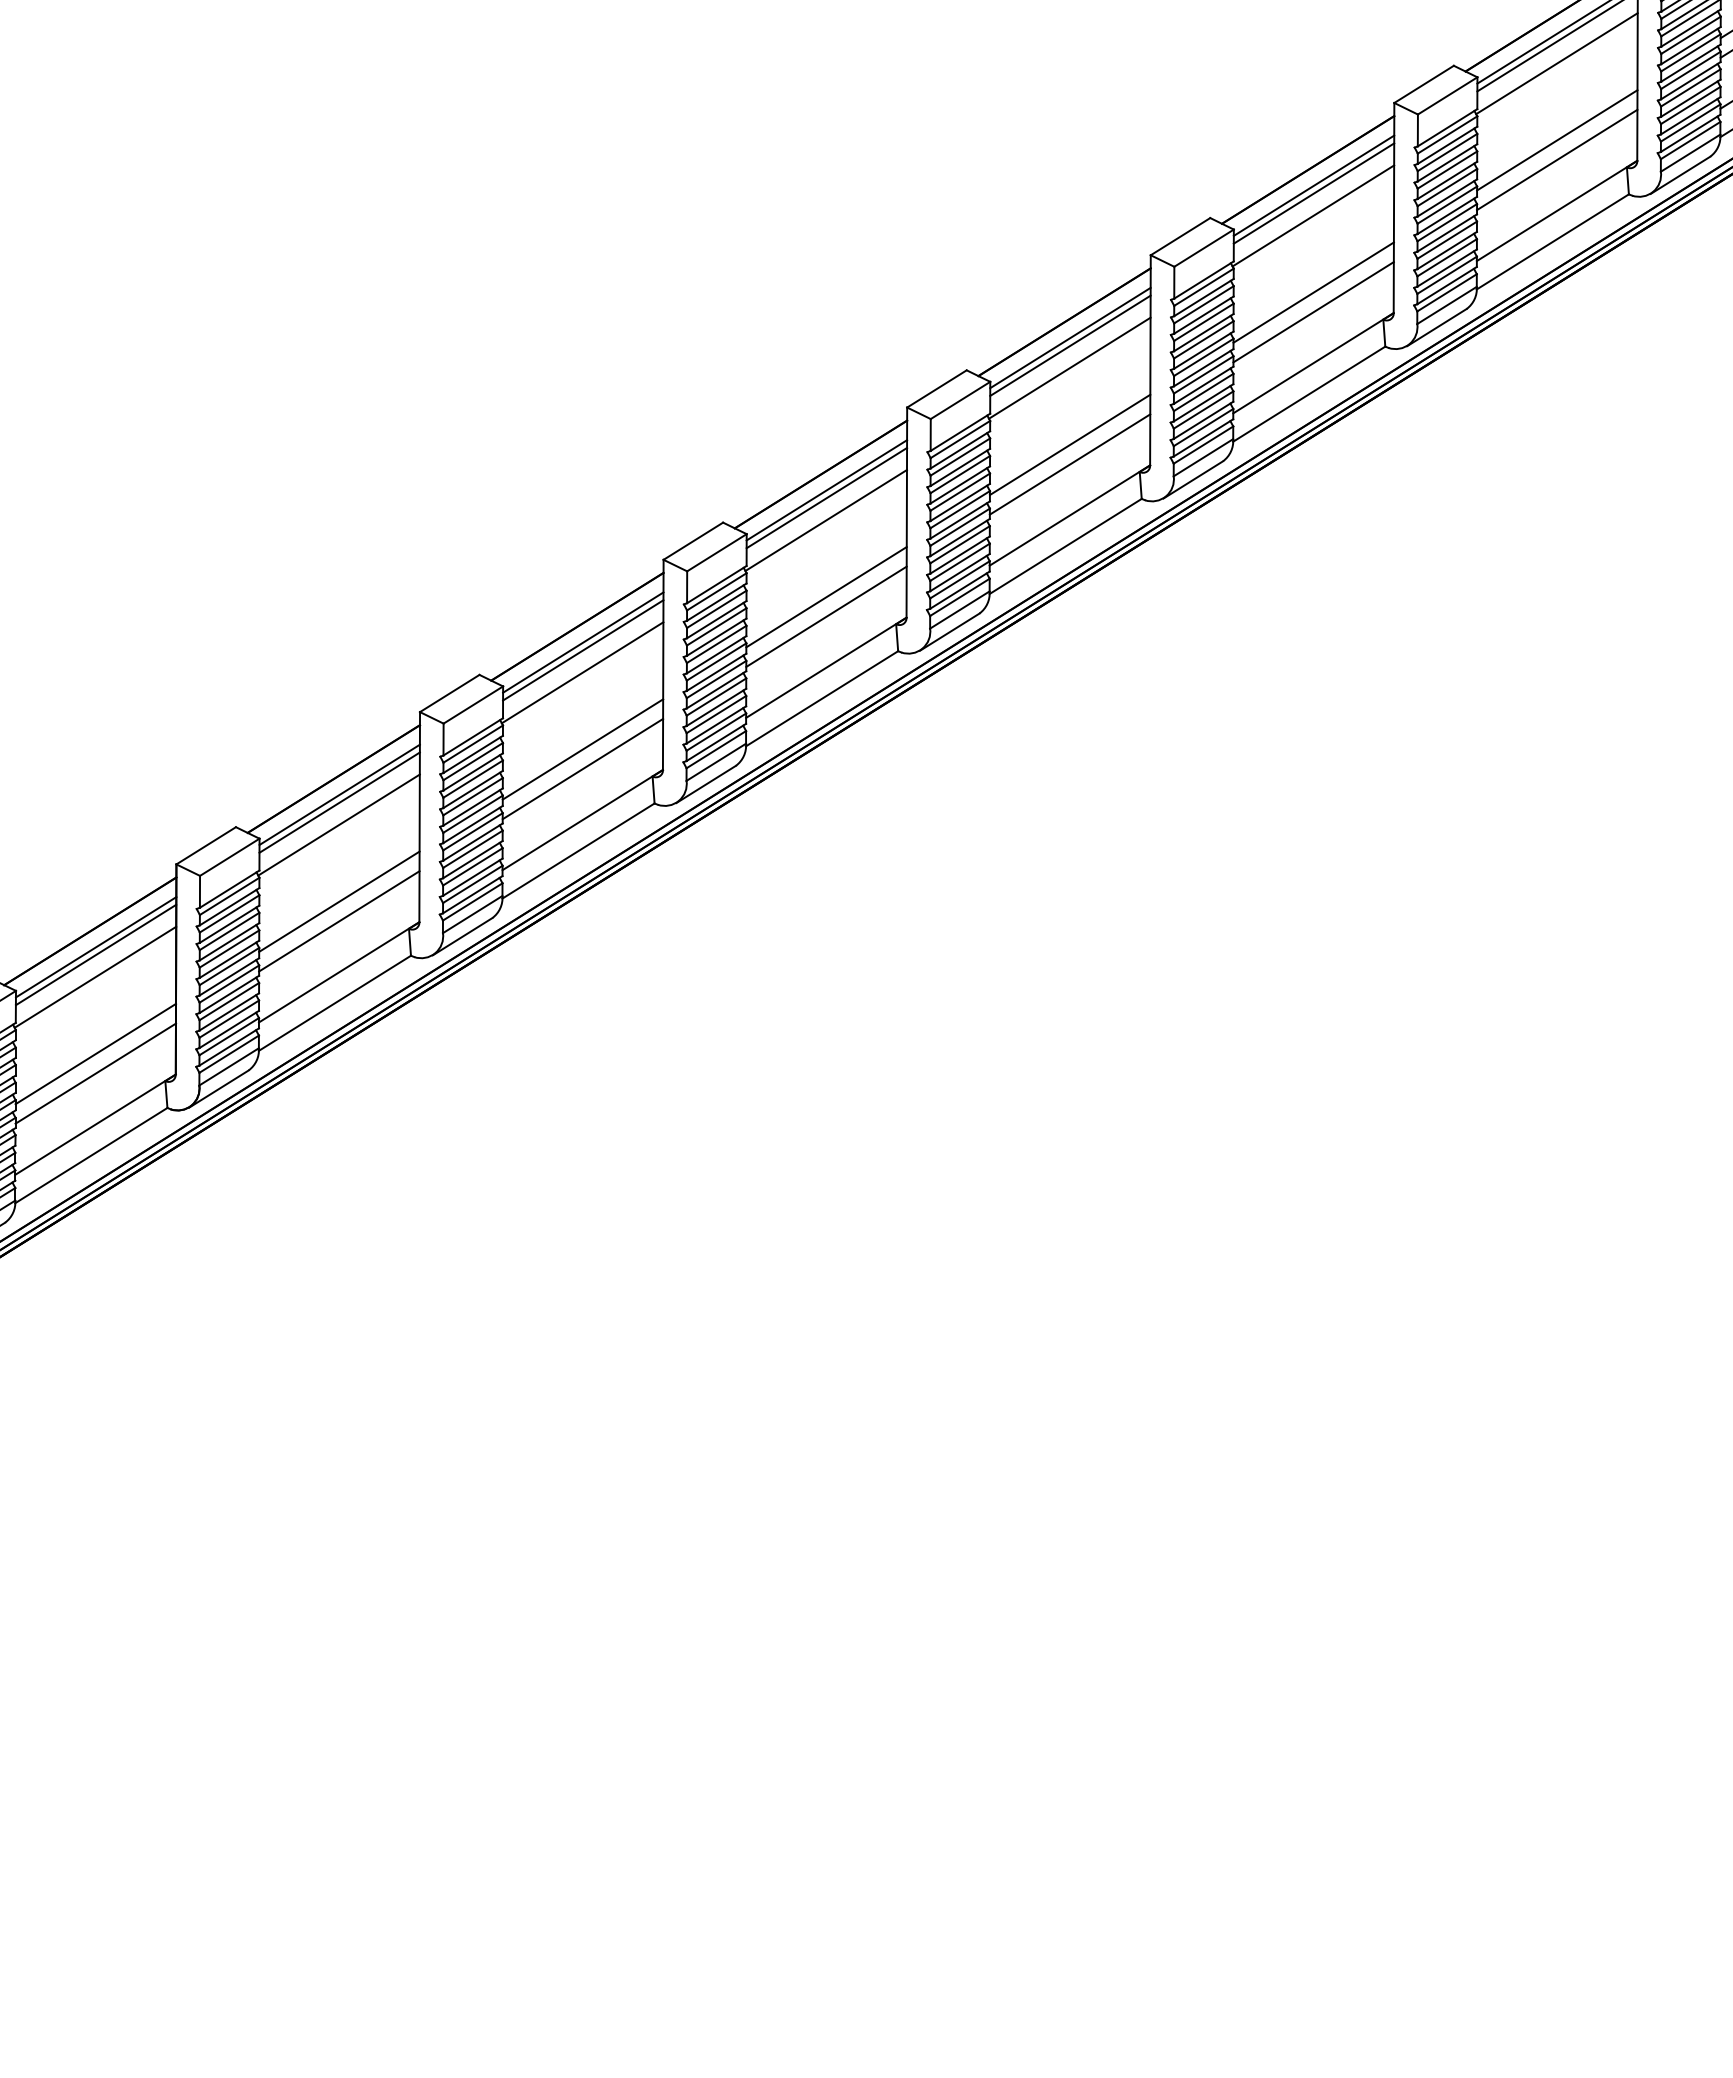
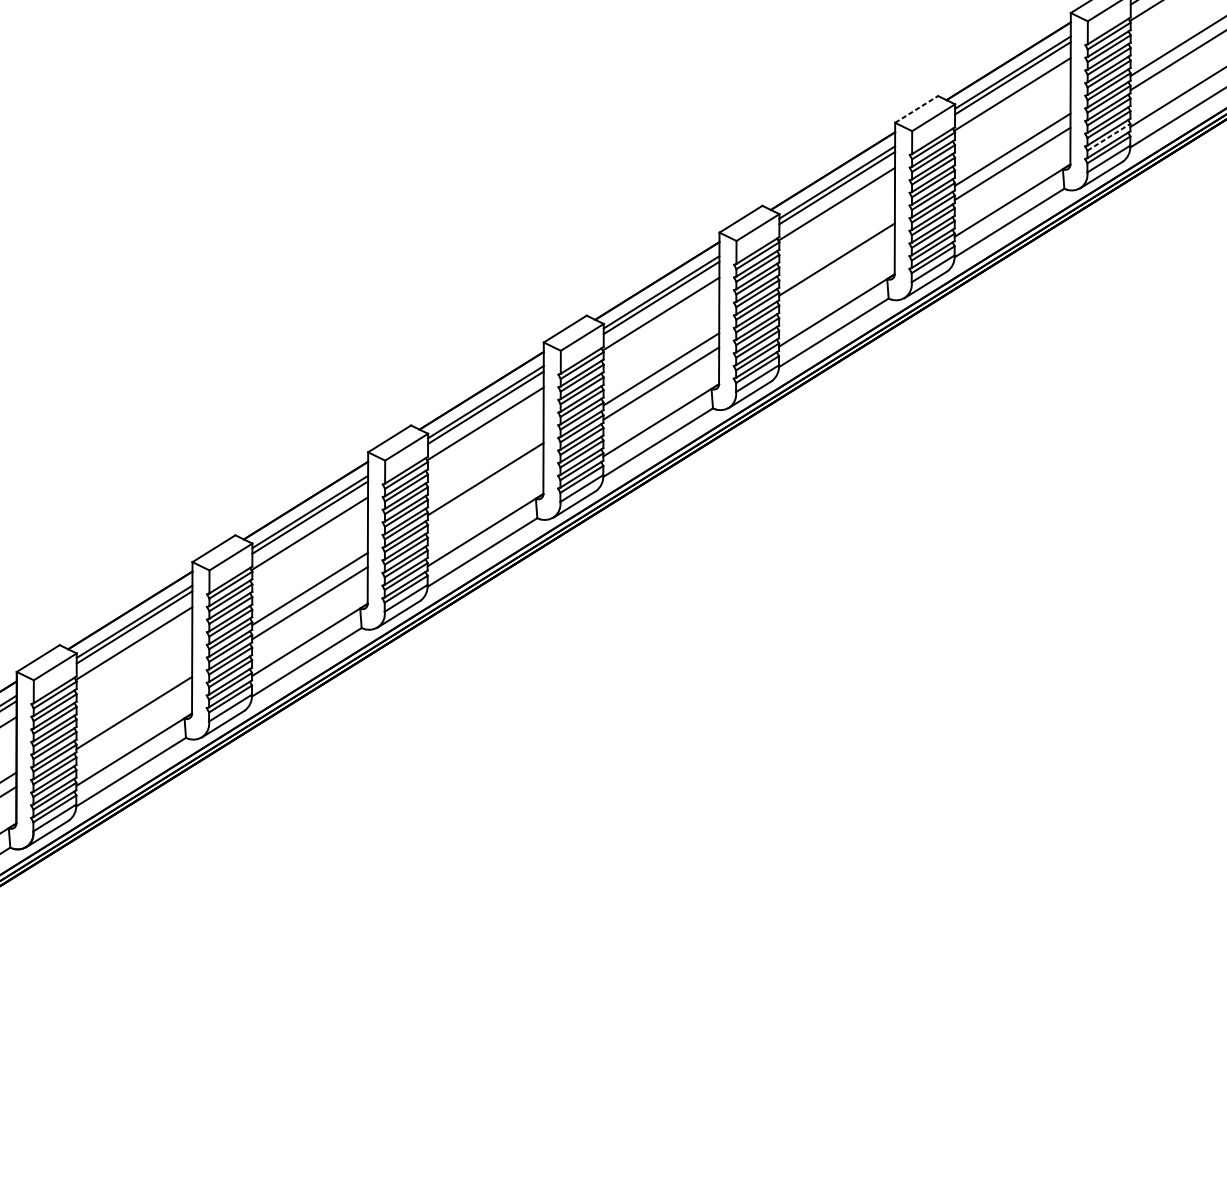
line: (1424, 84) -> (916, 109), solid -> dashed
line: (1691, 122) -> (1109, 136), solid -> dashed
line: (1313, 312) -> (836, 273), removed
line: (826, 616) -> (485, 493), removed
line: (339, 901) -> (134, 698), removed

